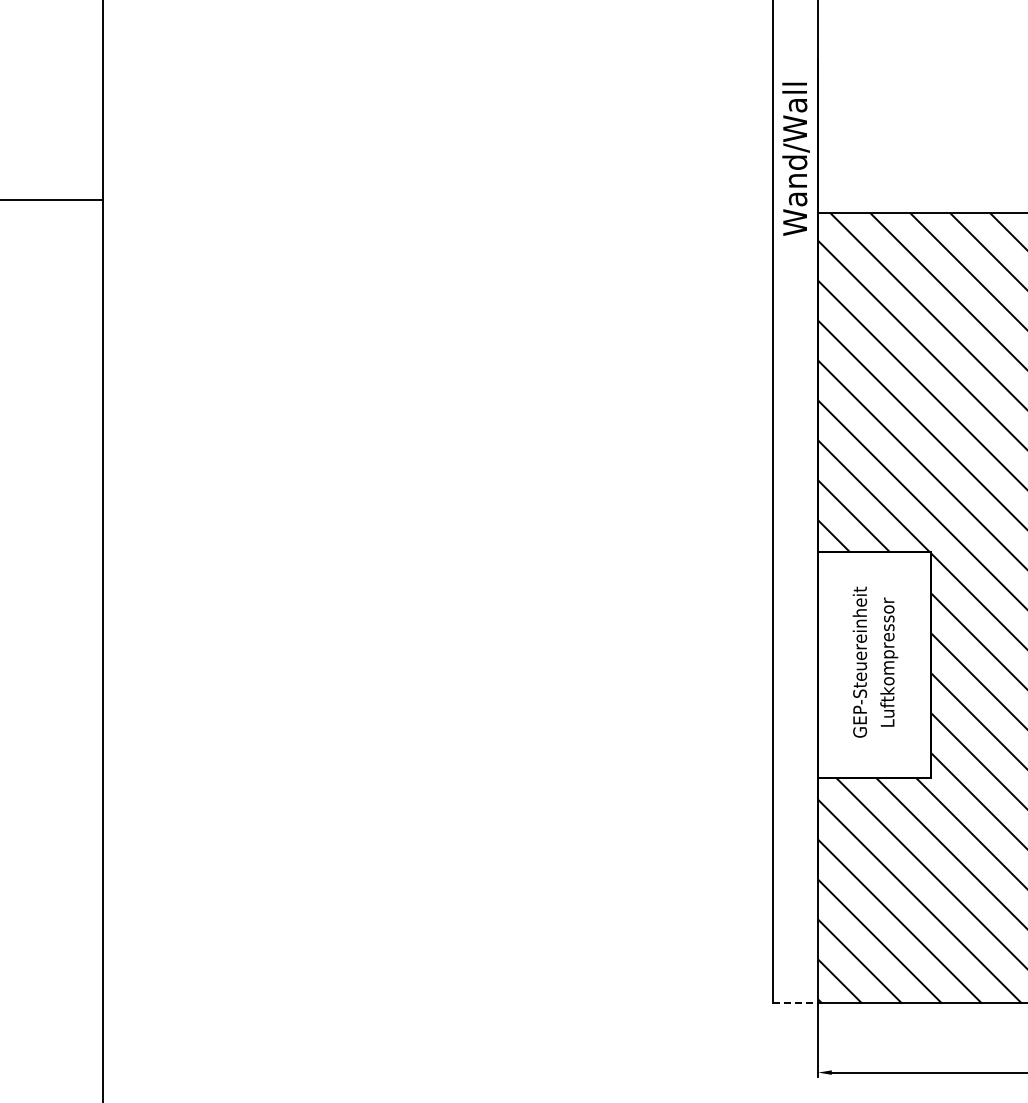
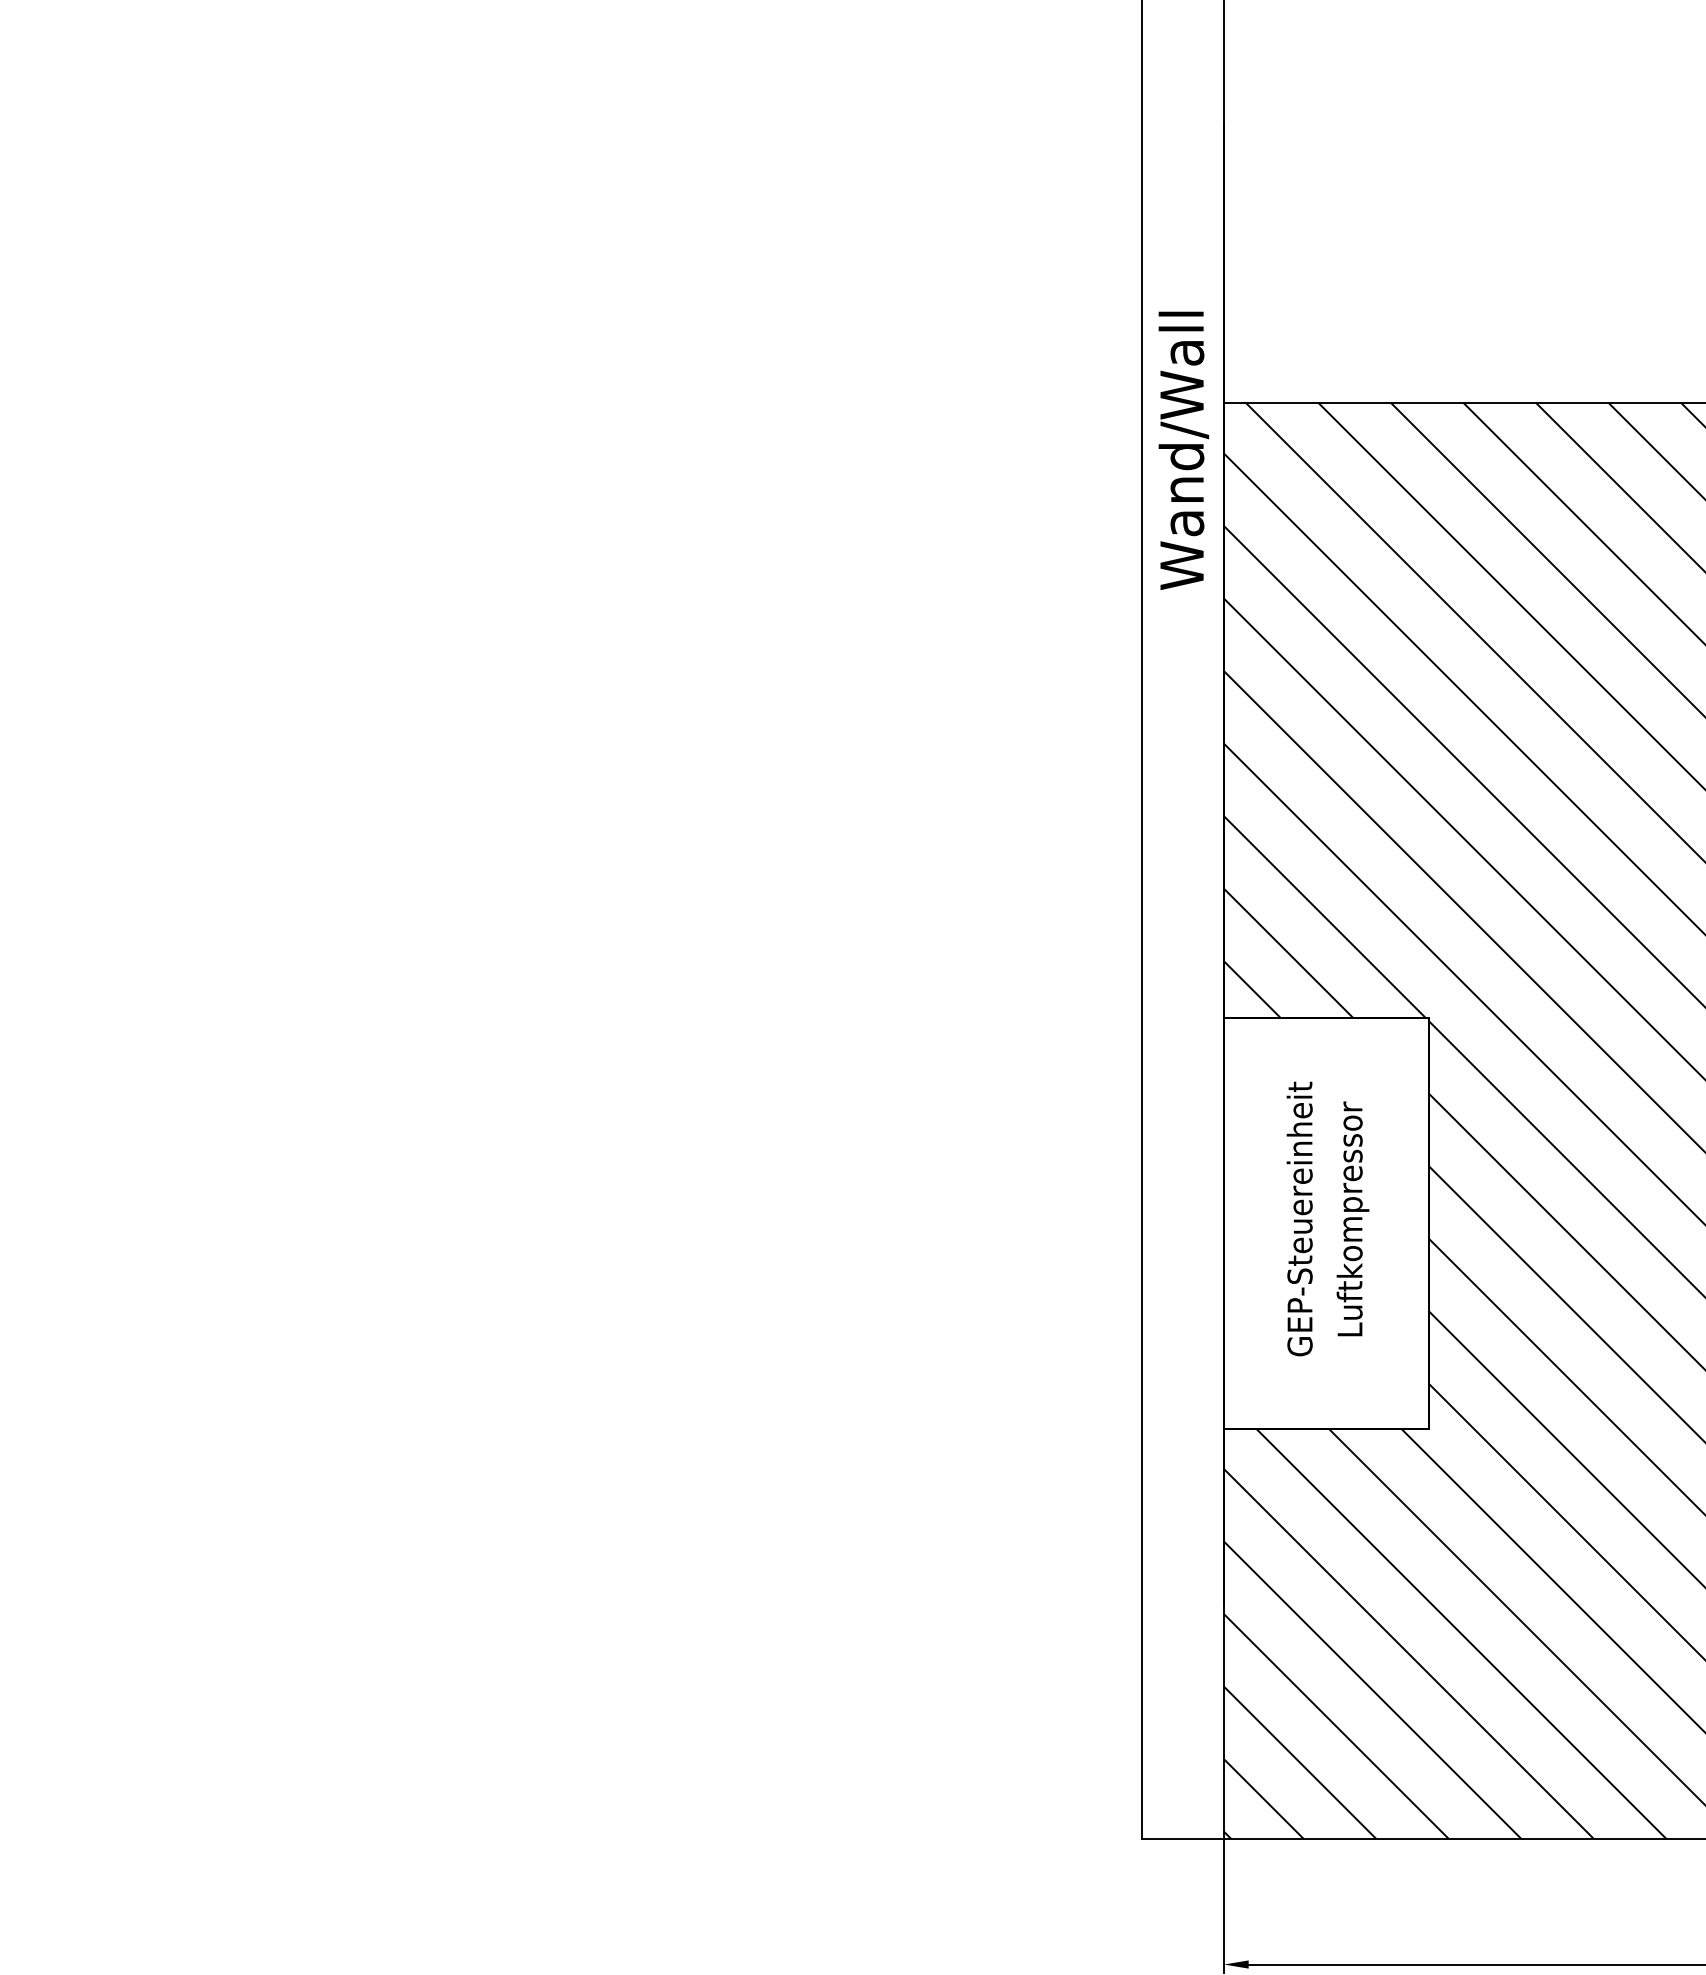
text: (795, 158) -> (1182, 449), moved
line: (795, 1003) -> (1182, 1839), dashed -> solid

